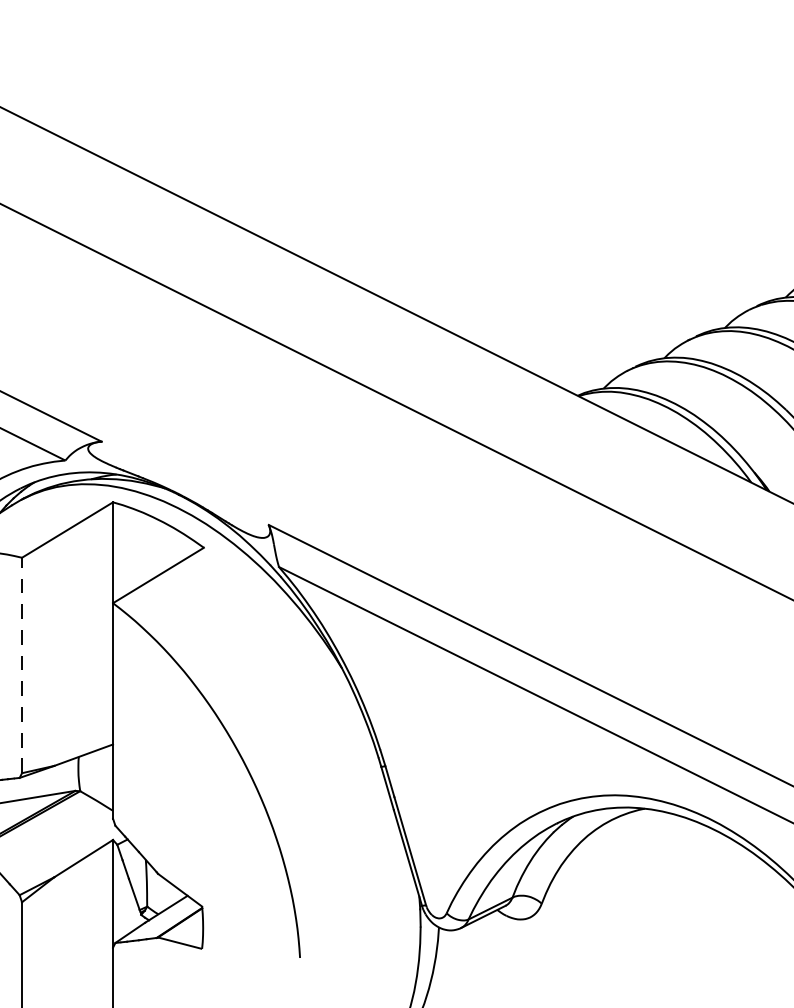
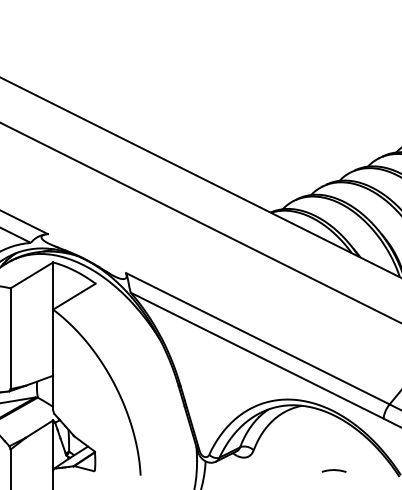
line: (21, 664) -> (10, 338), dashed -> solid
line: (712, 946) -> (333, 470), added

